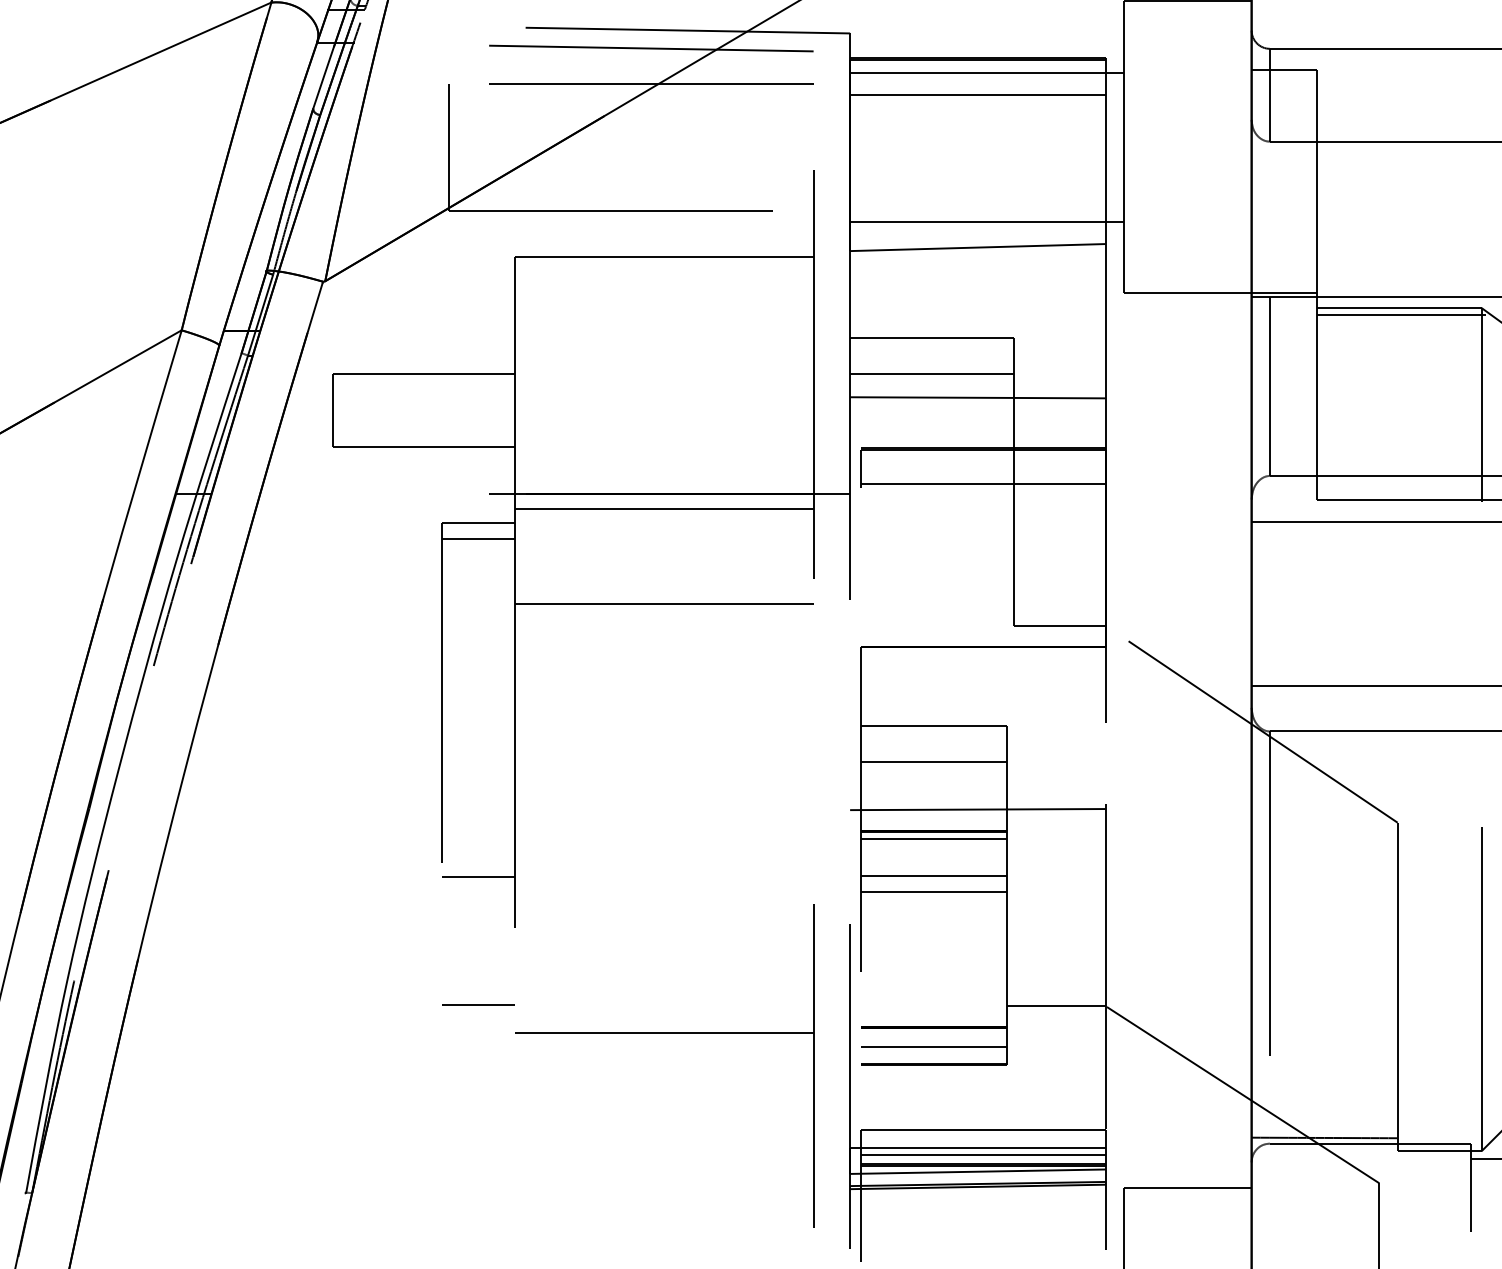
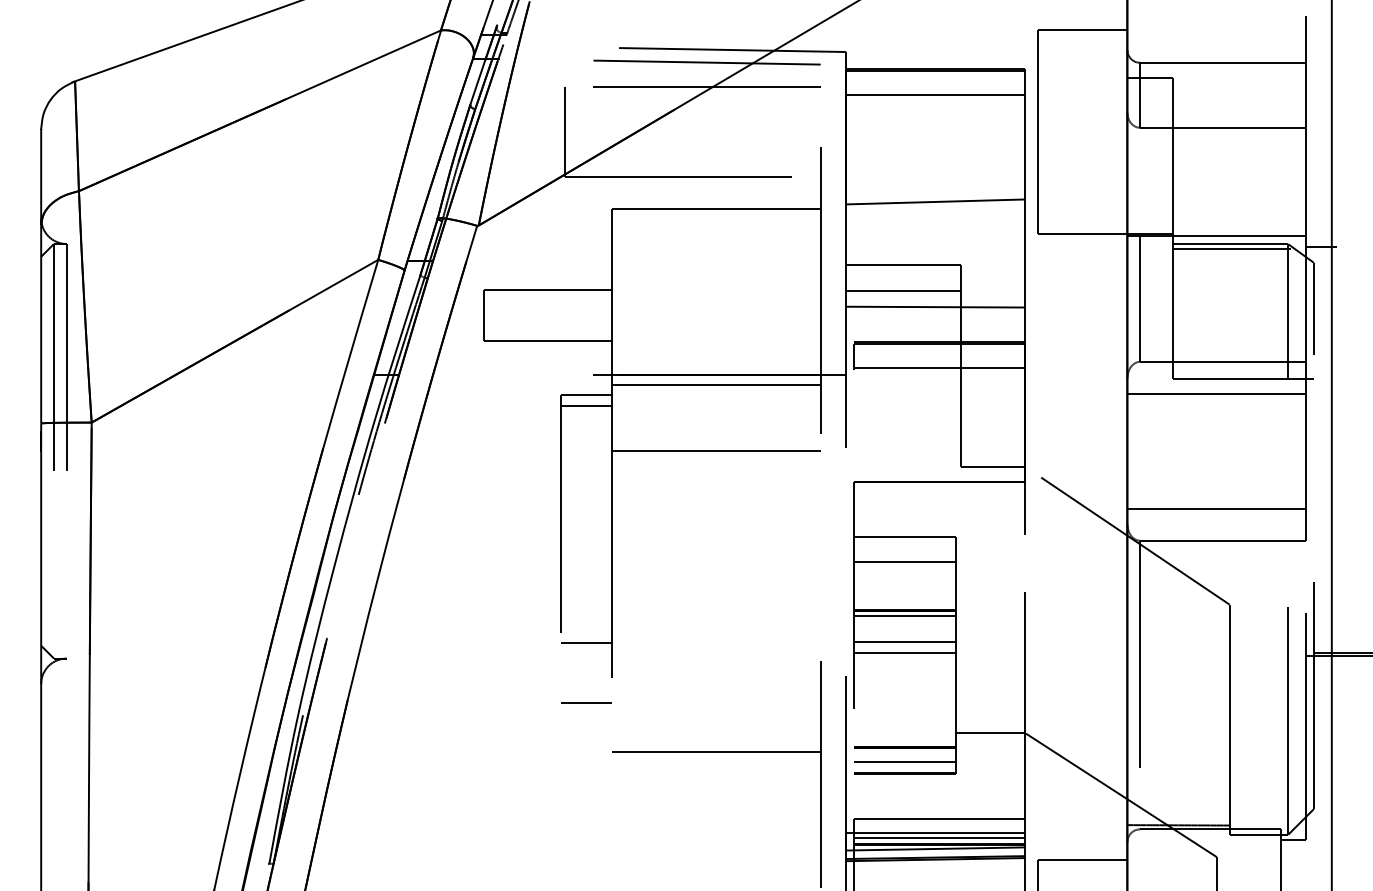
line: (986, 72) -> (941, 79), removed
line: (986, 222) -> (941, 184), removed
line: (977, 809) -> (935, 595), removed
line: (479, 1003) -> (586, 702), moved

